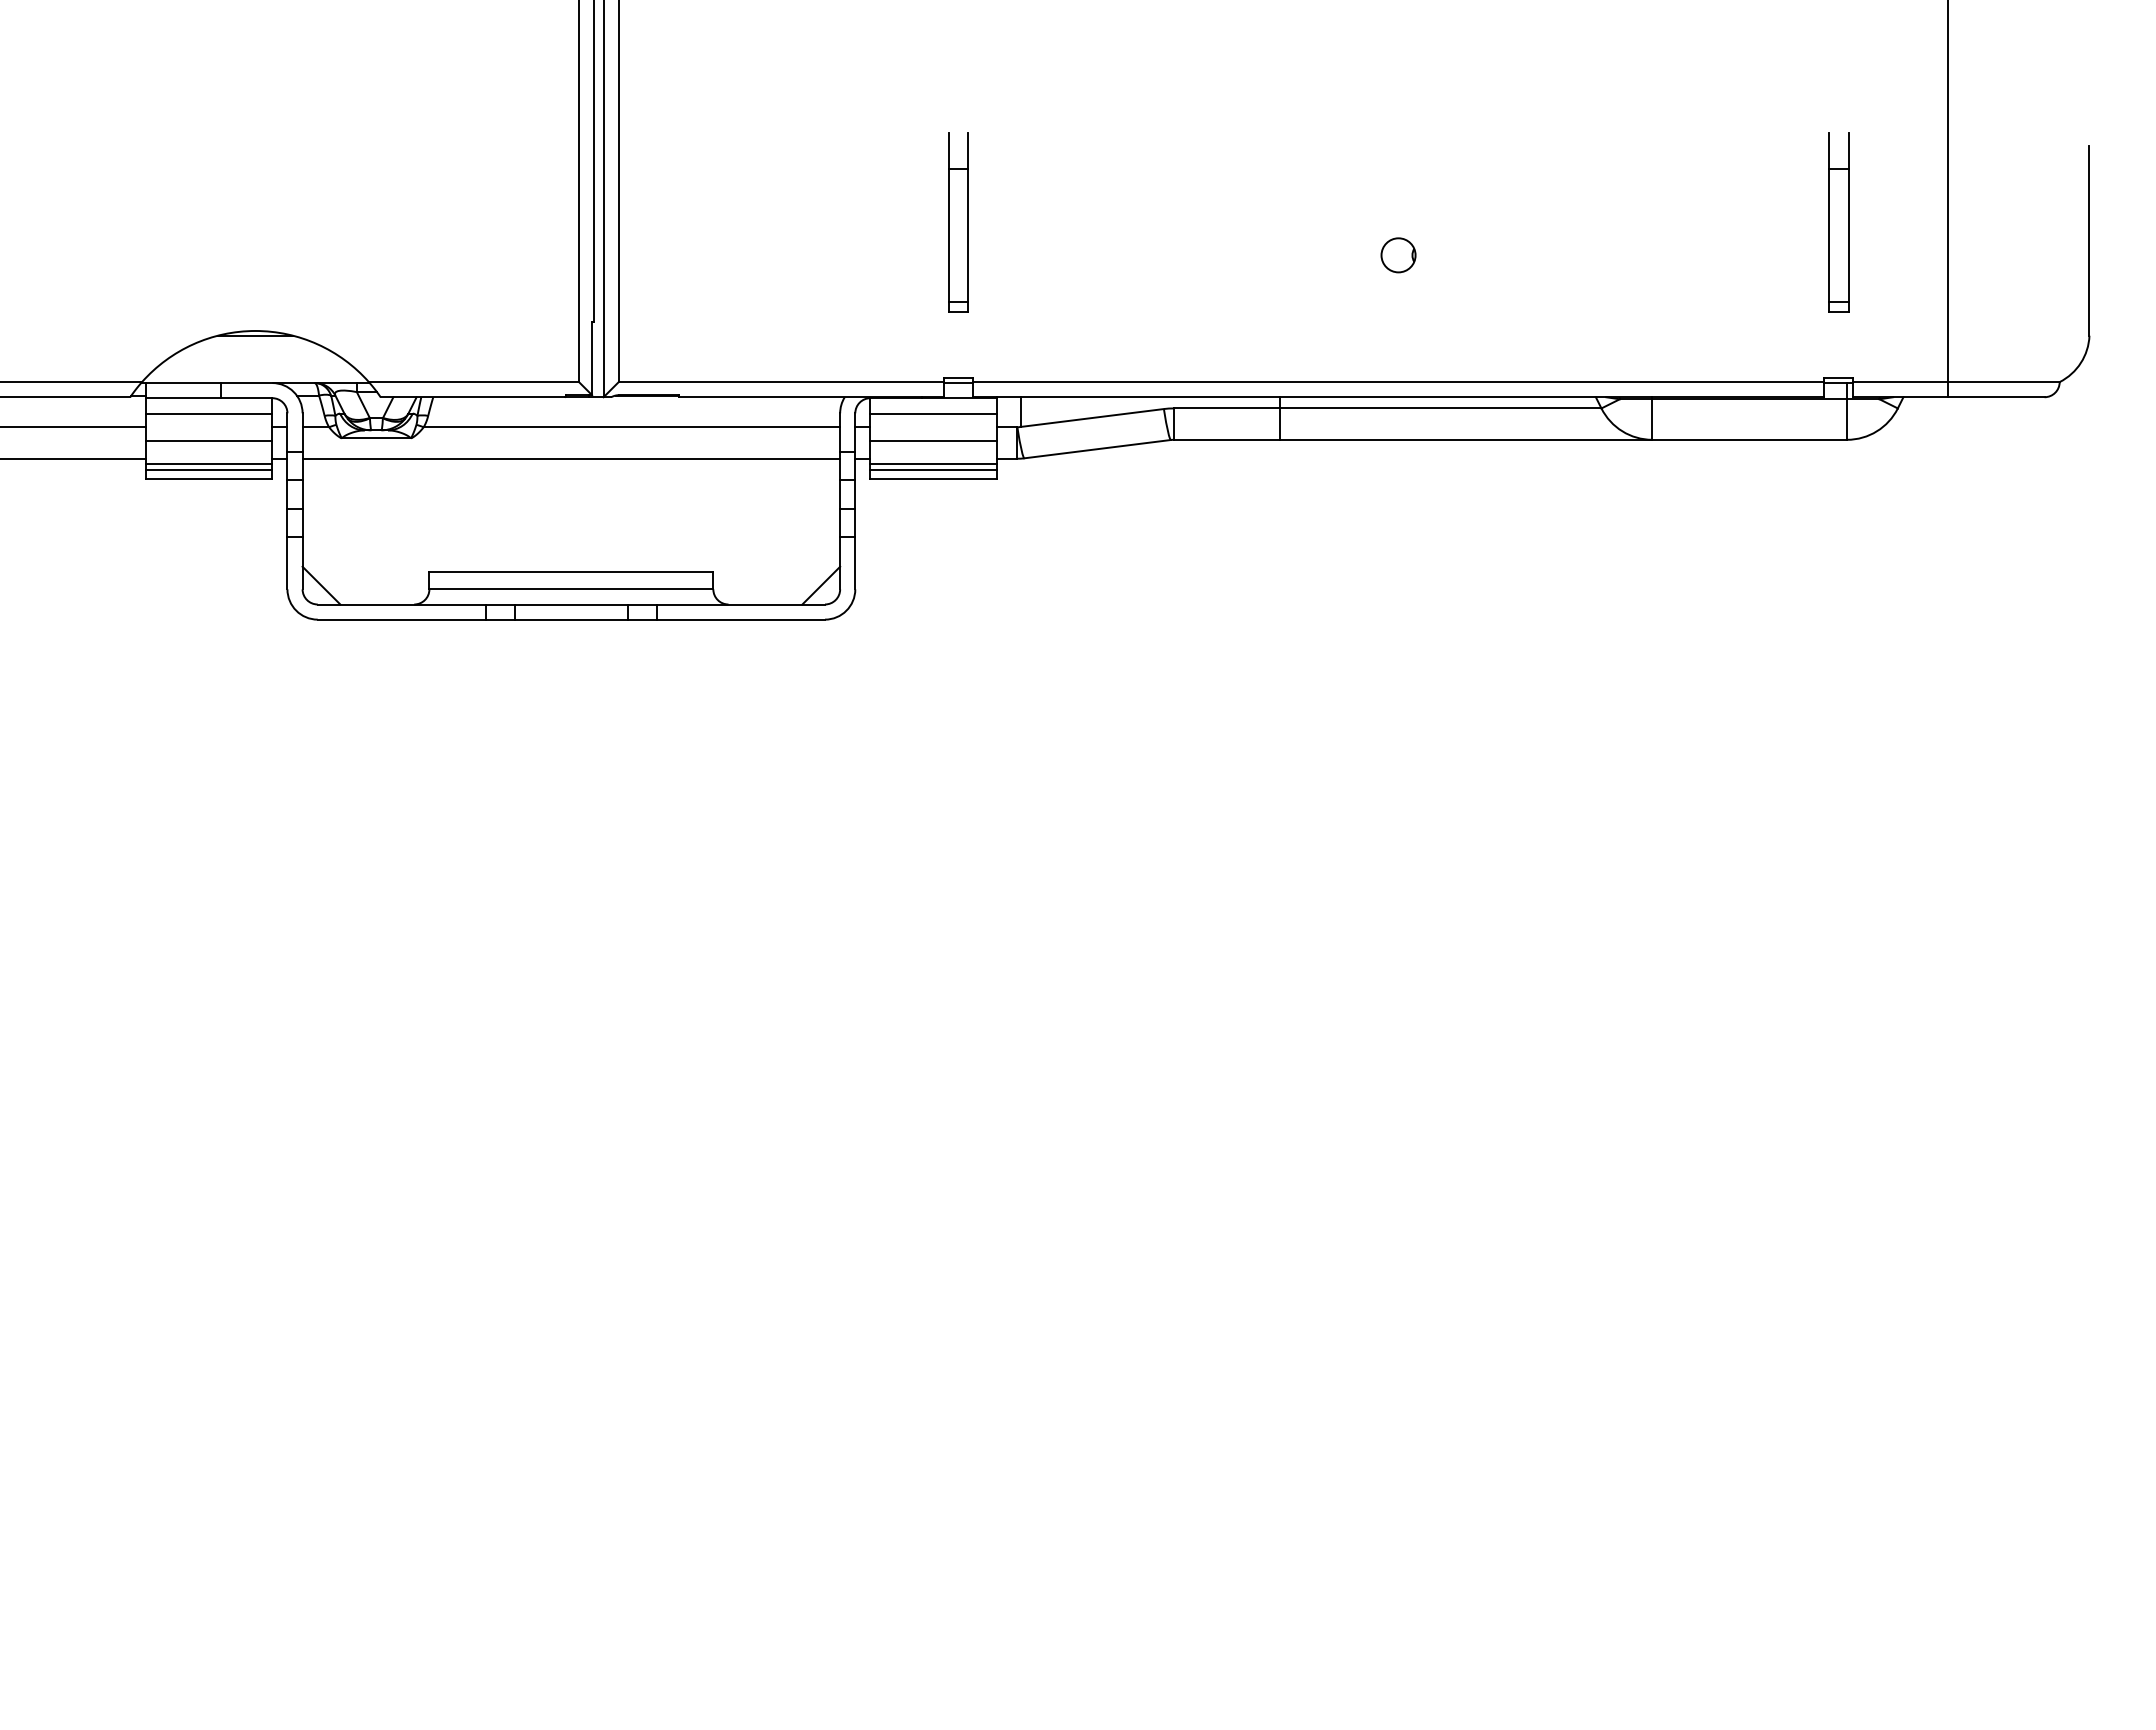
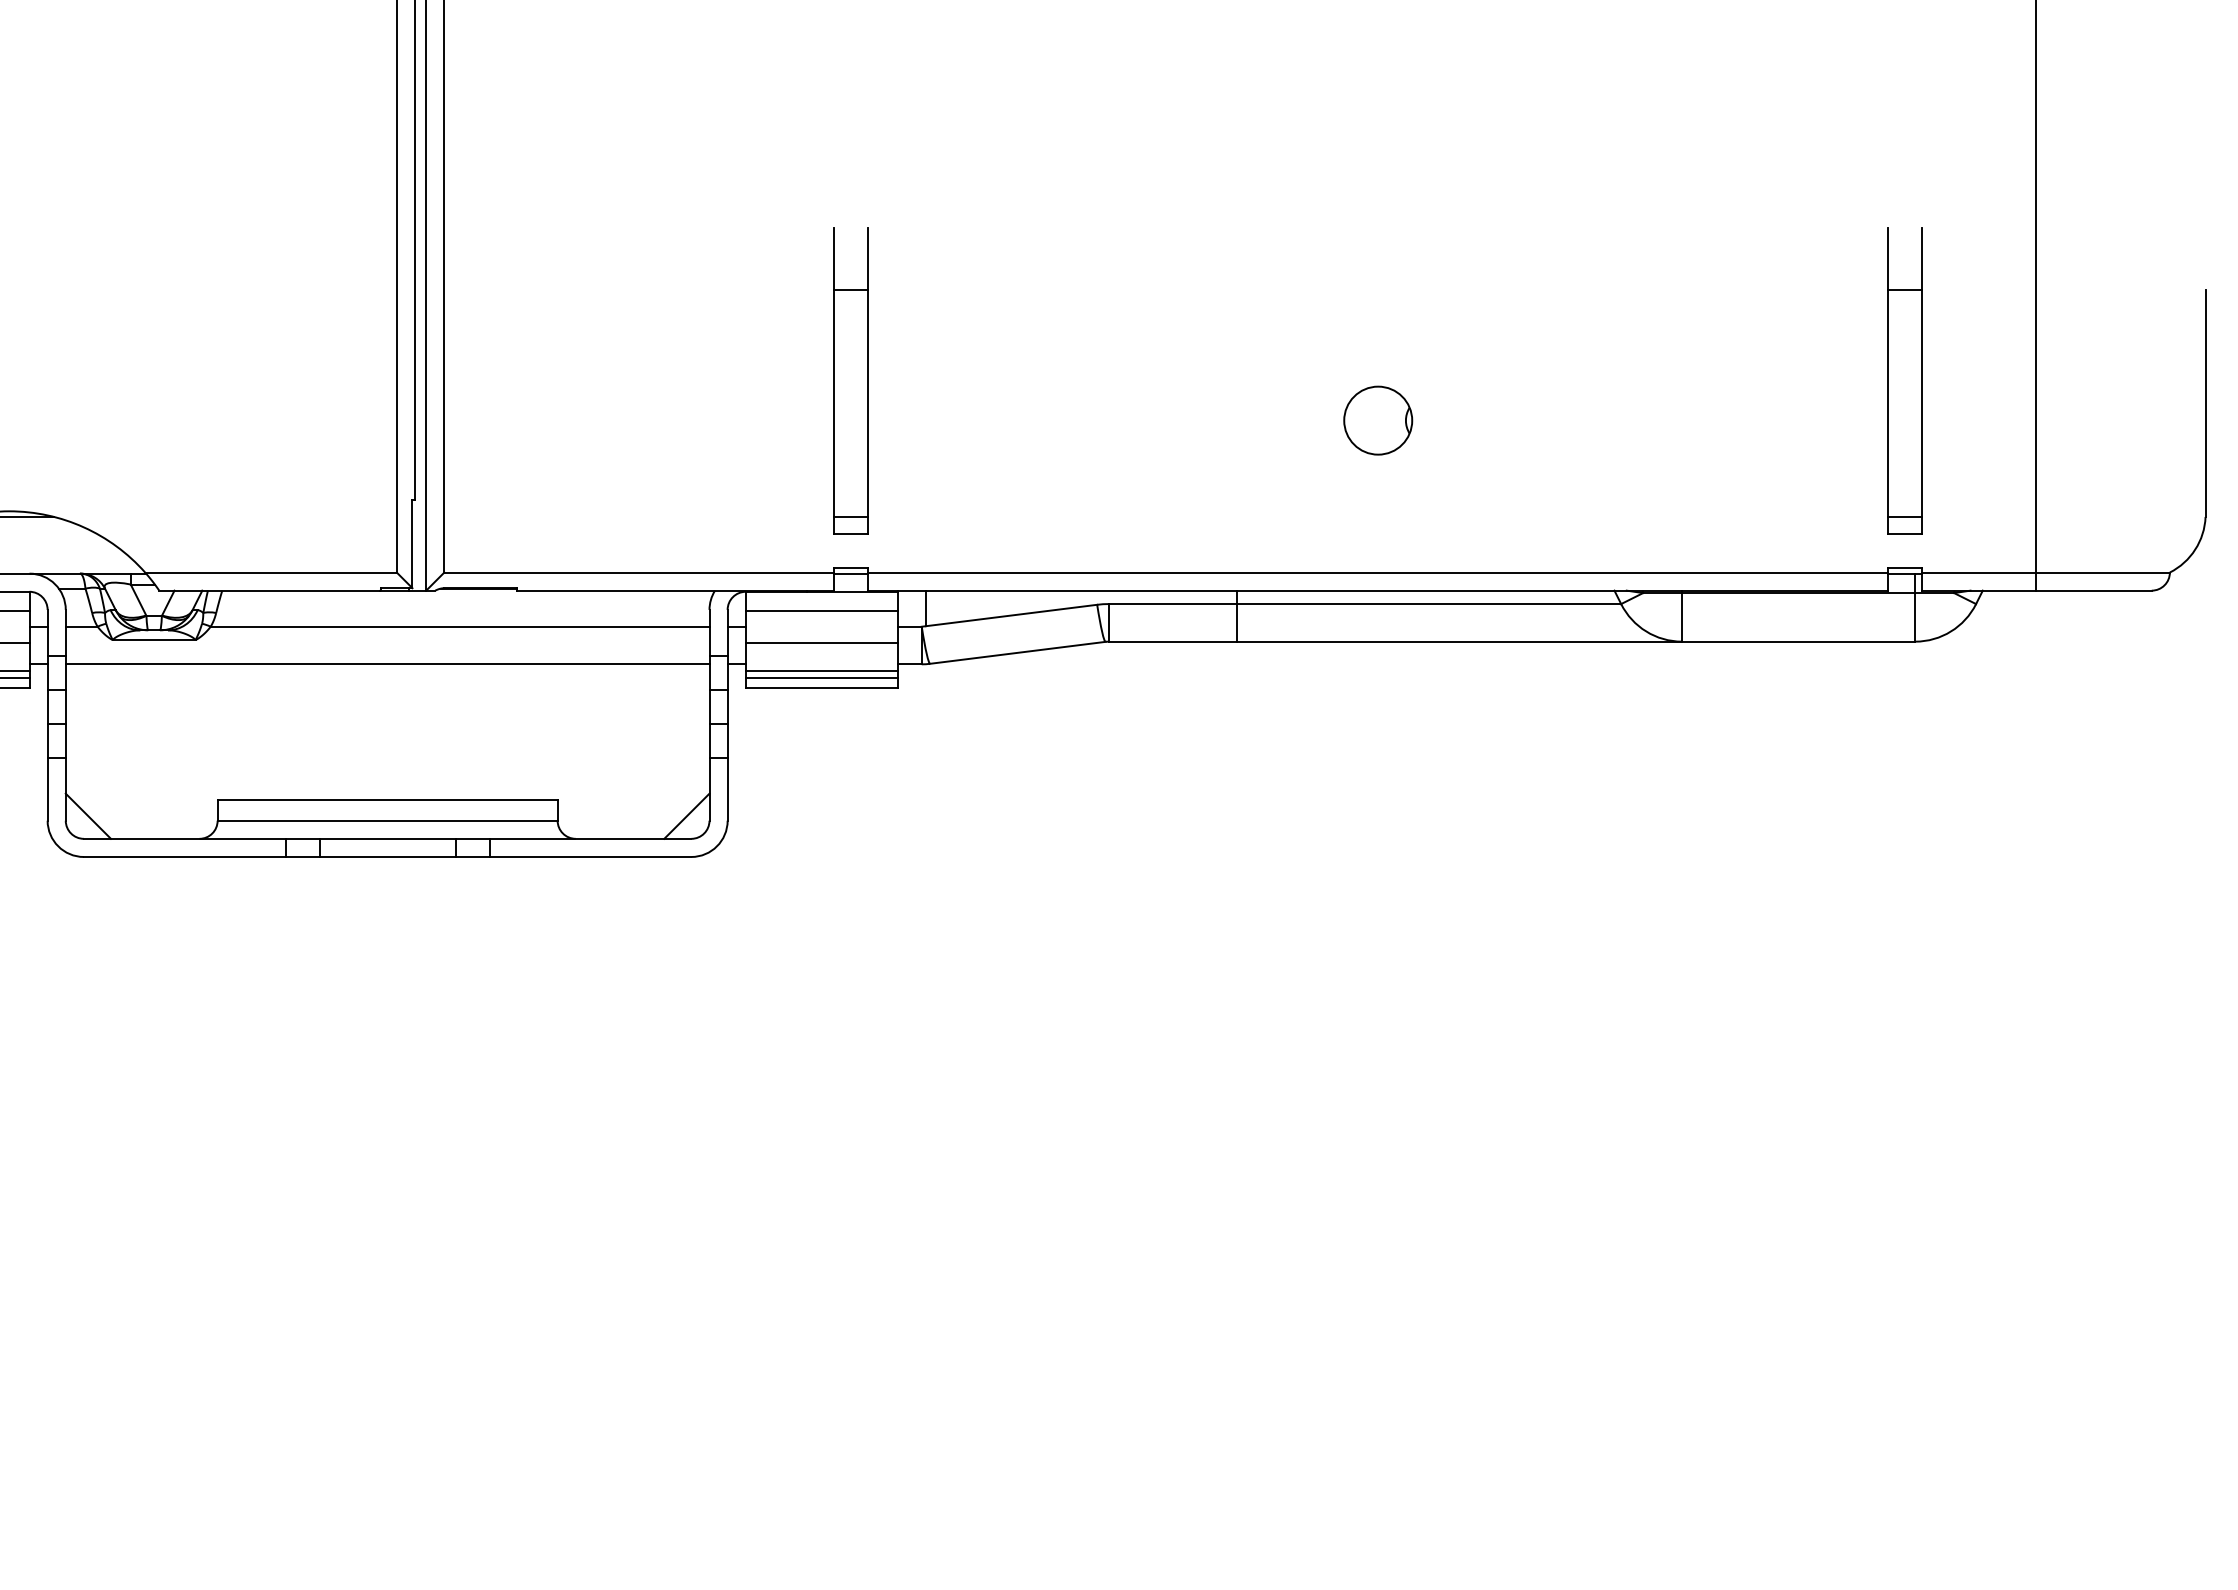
part: (958, 221) -> (851, 380), size x1.43
part: (1838, 221) -> (1905, 380), size x1.43
part: (1398, 255) -> (1378, 420), size x1.67

